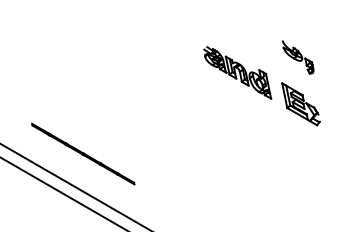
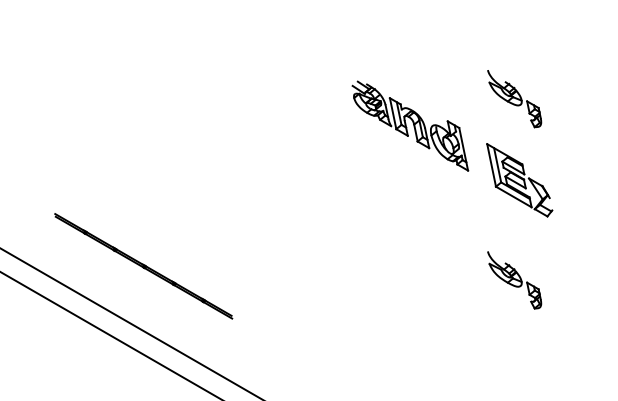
part: (298, 162) -> (515, 280), added

